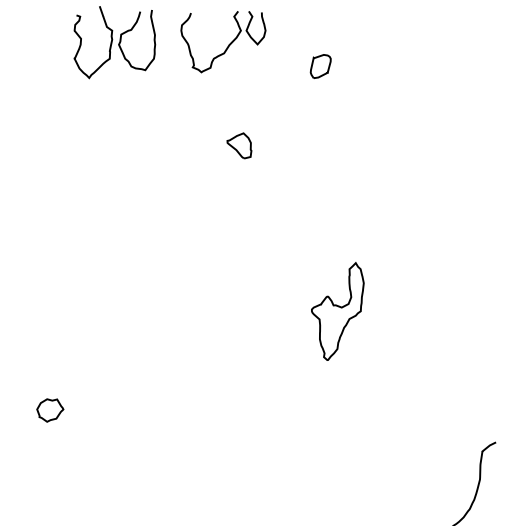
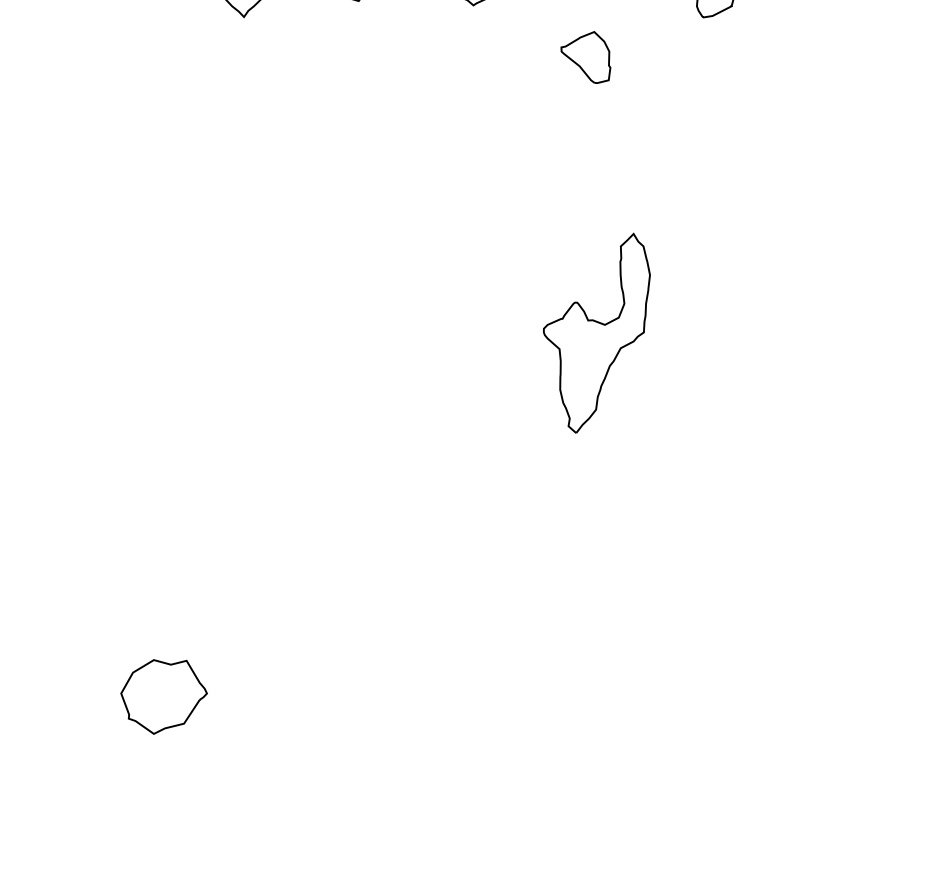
part: (239, 145) -> (585, 56), moved
part: (337, 311) -> (596, 332), moved
part: (50, 410) -> (164, 696), size x1.6

